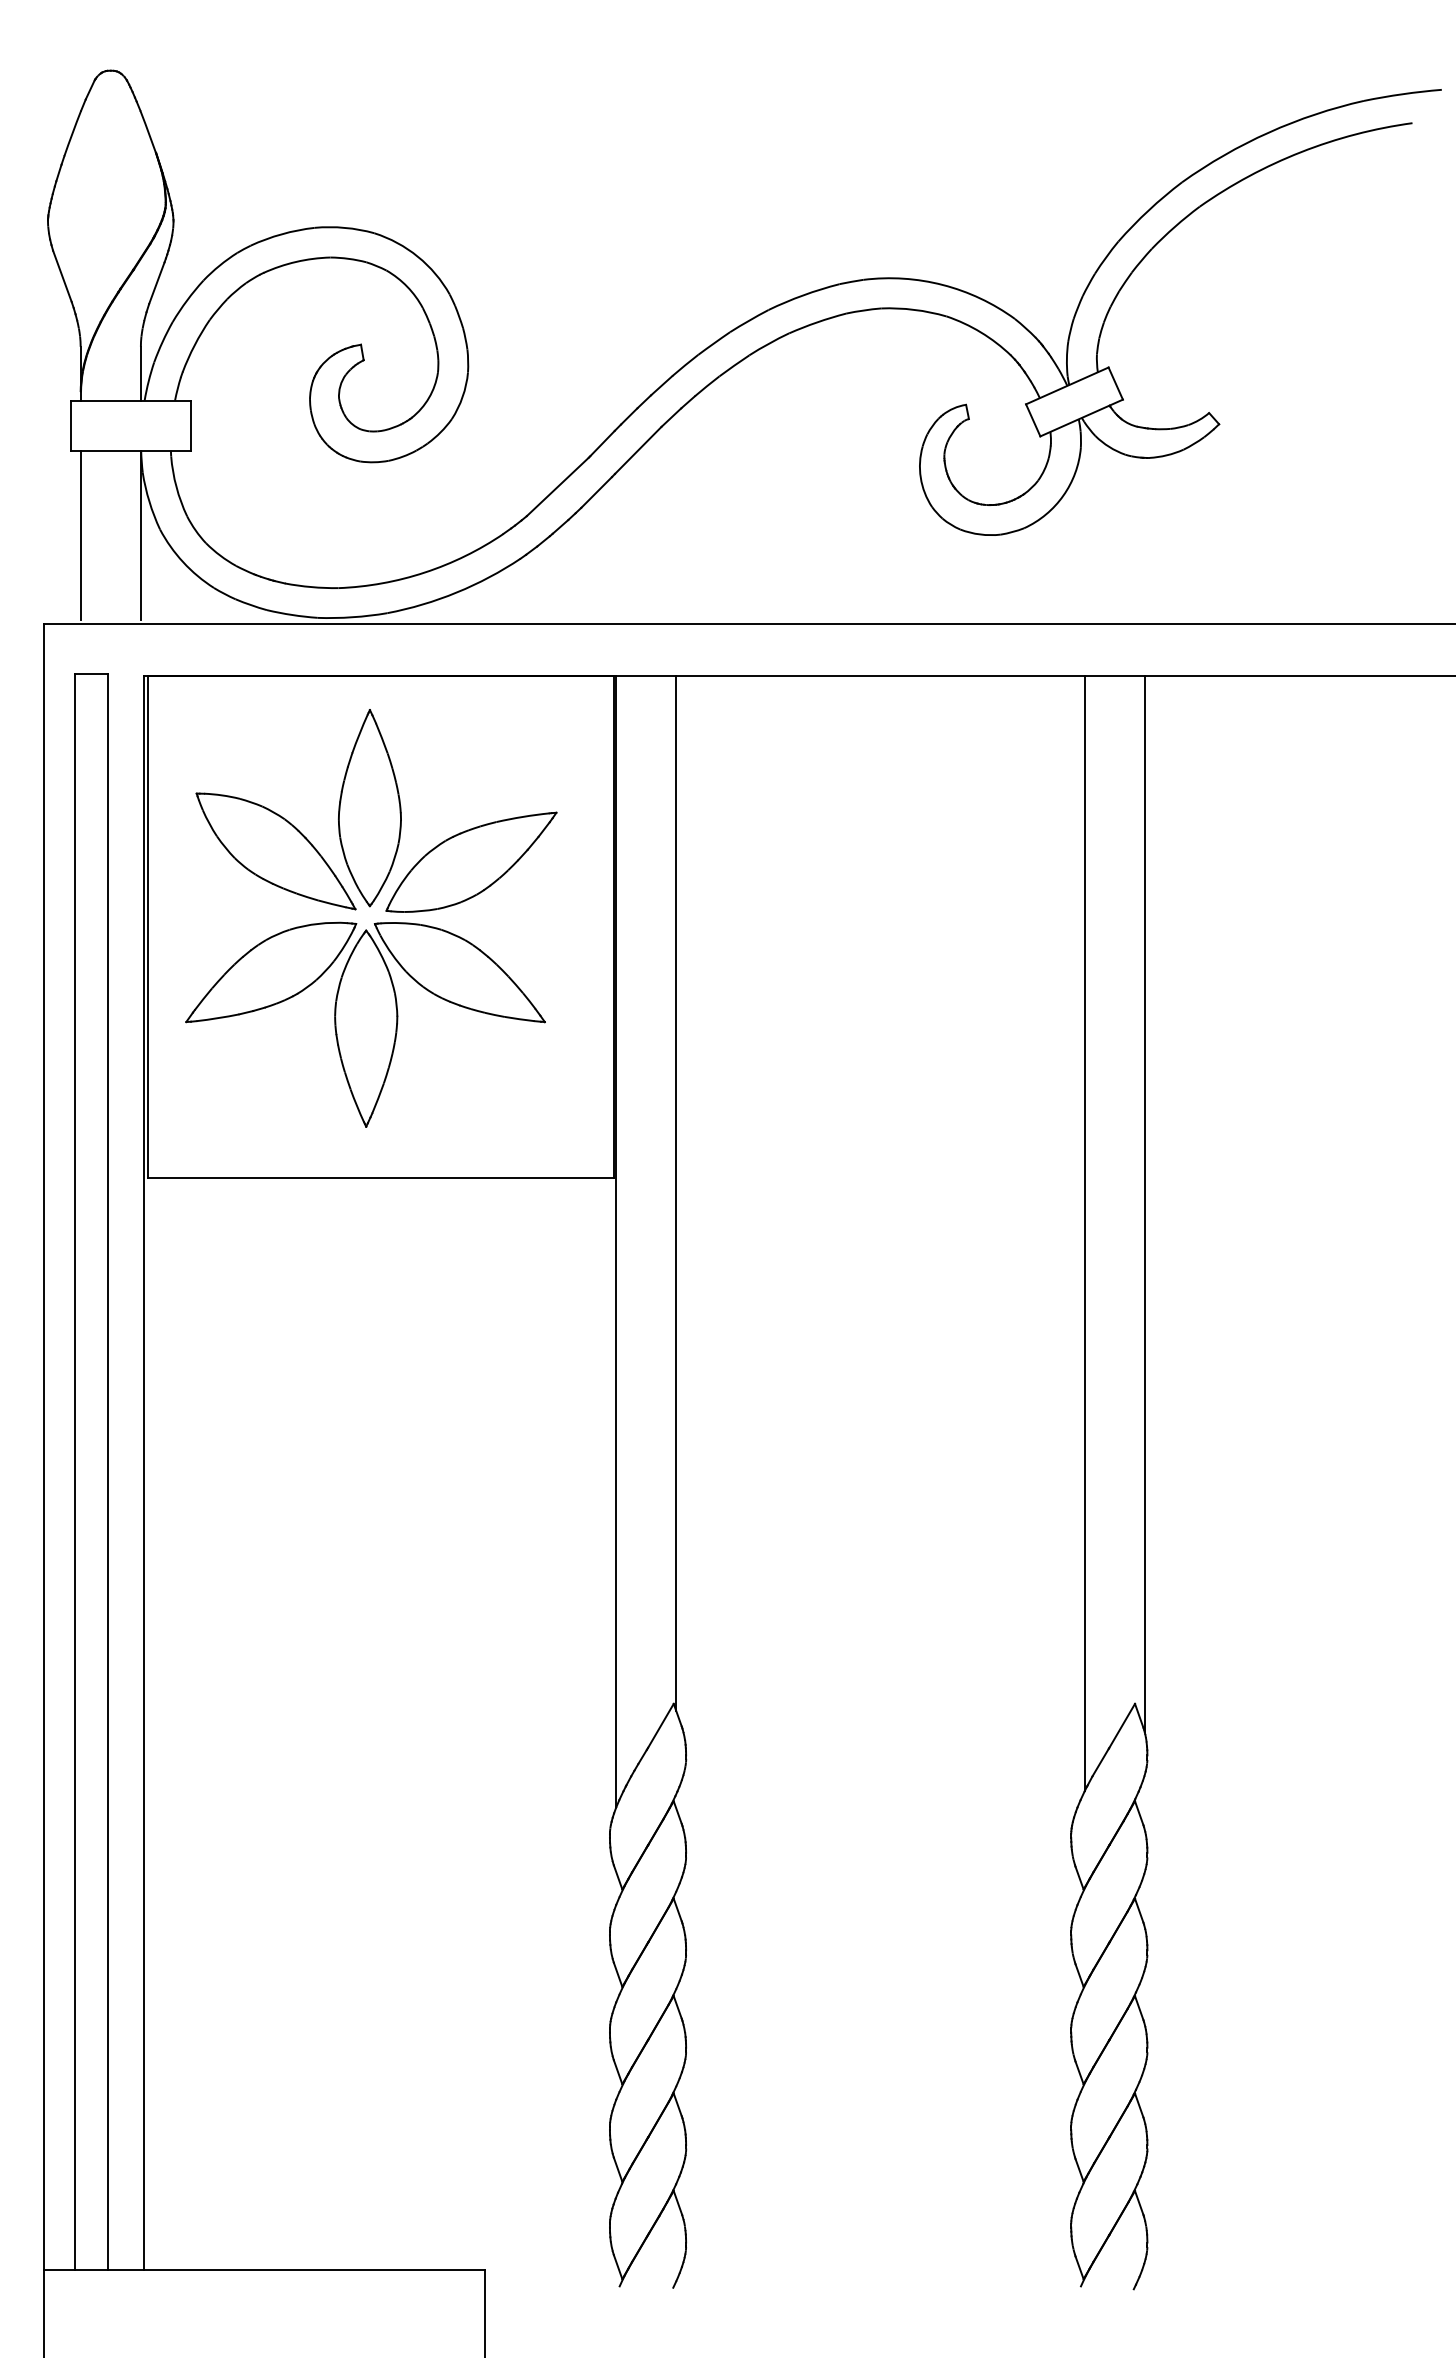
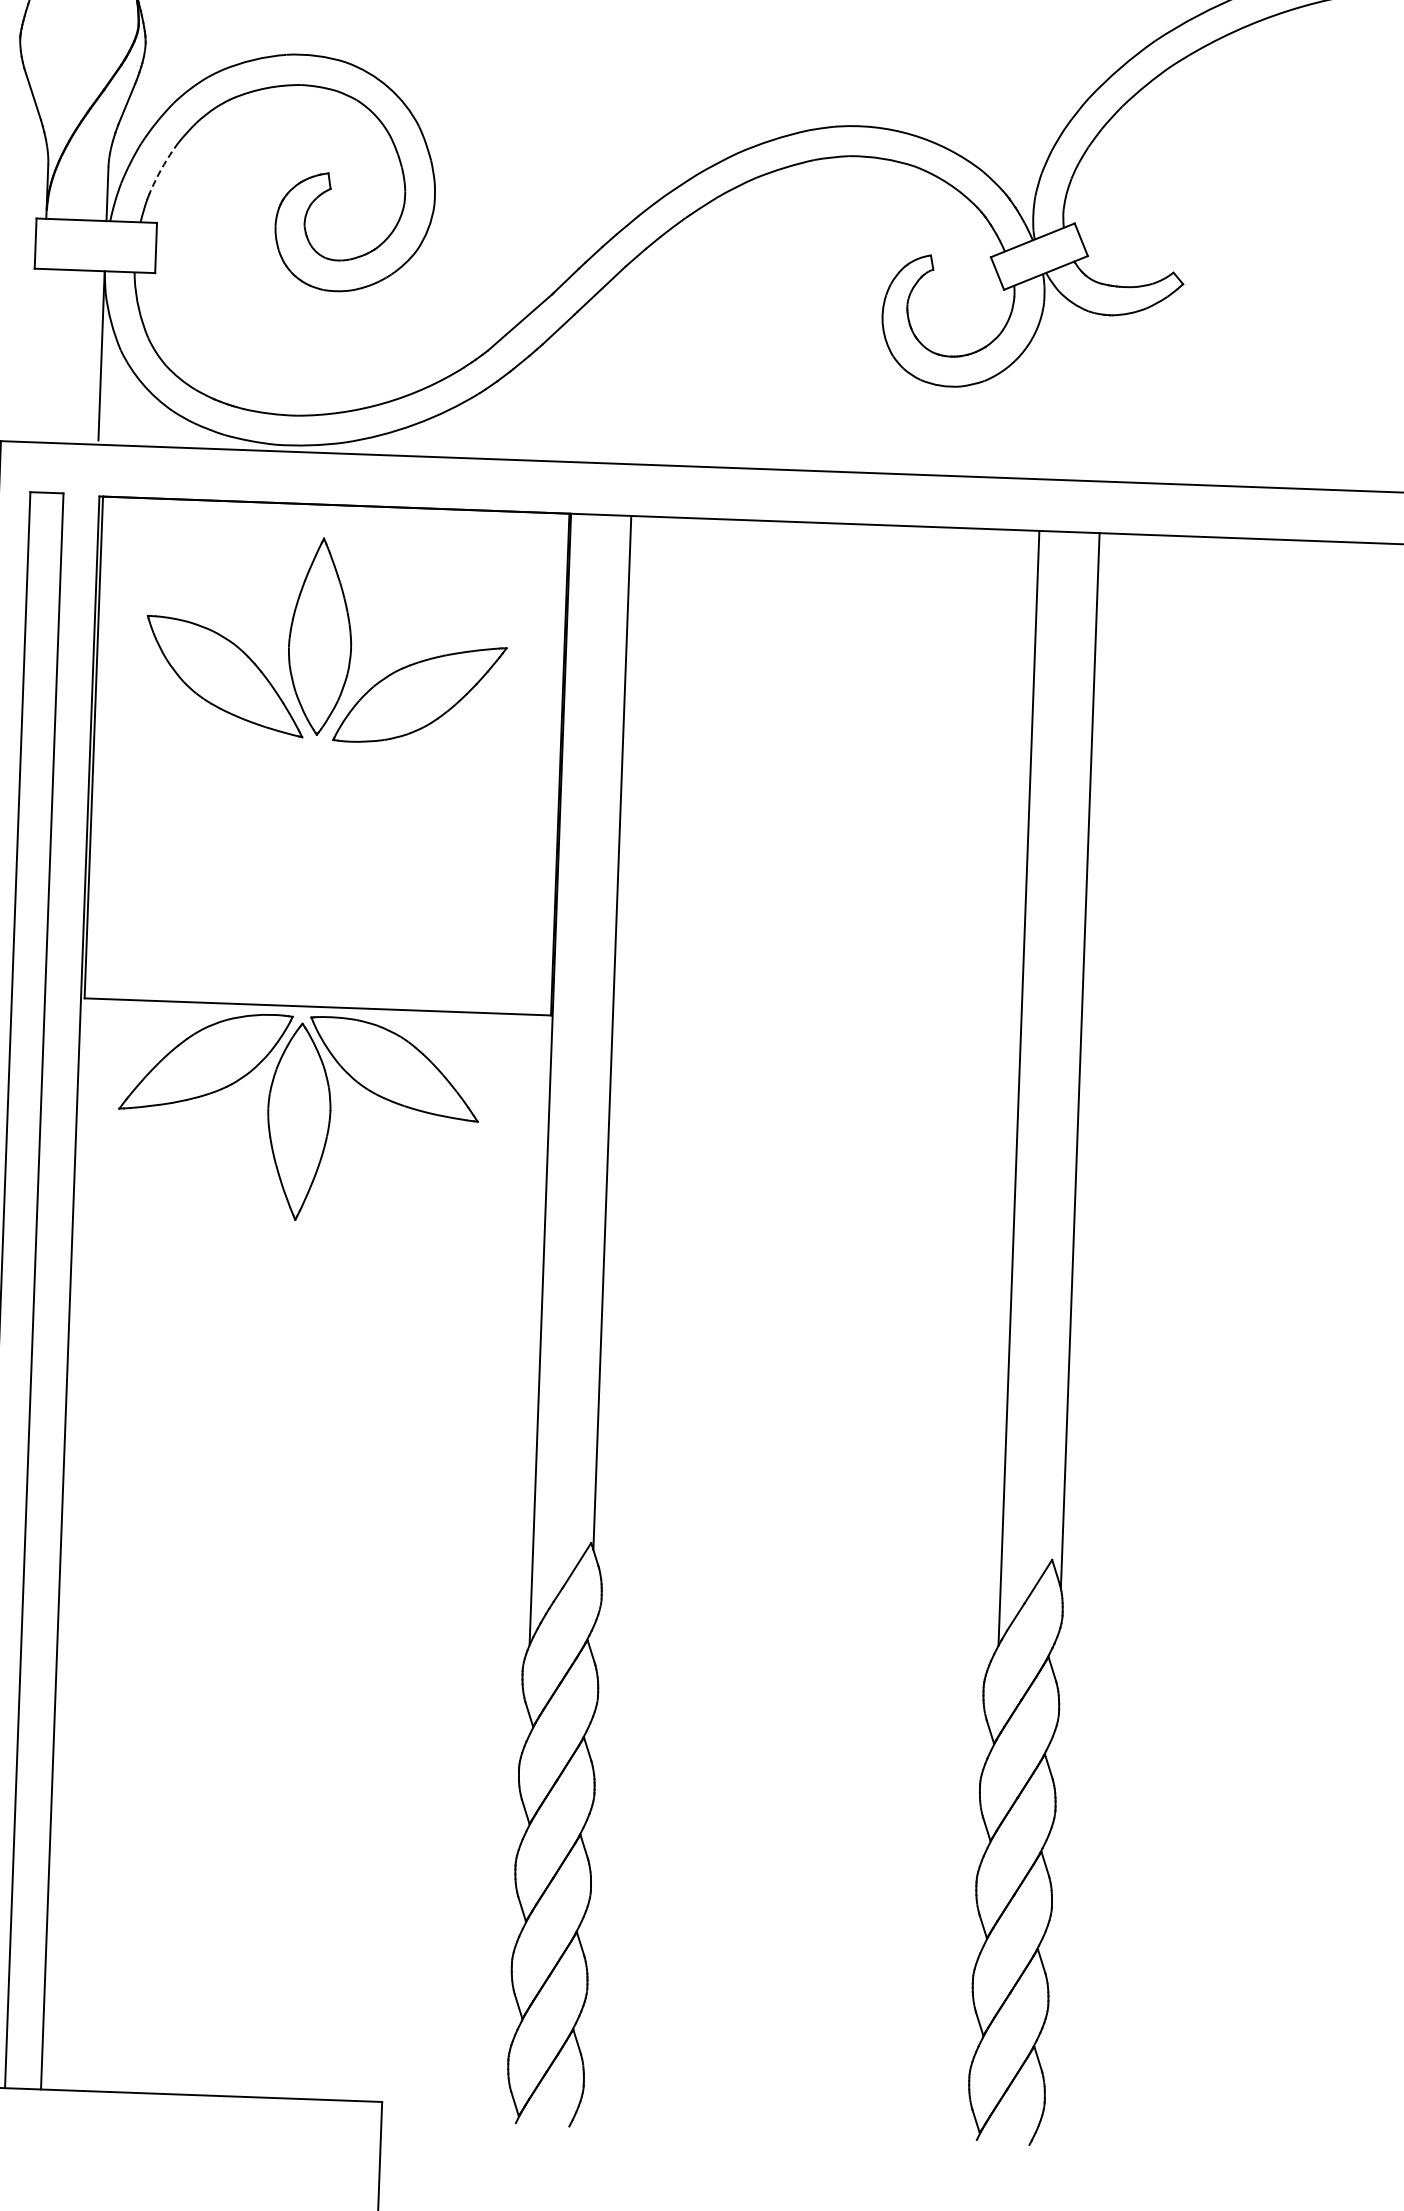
arc: (194, 345) -> (162, 167), solid -> dashed
line: (80, 535) -> (41, 353), removed
part: (365, 1024) -> (298, 1117), moved

